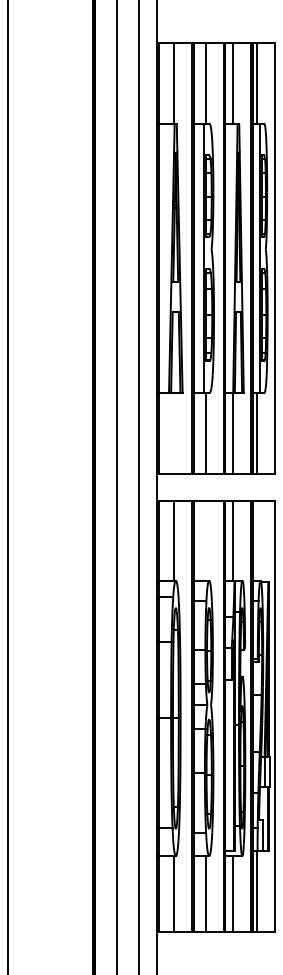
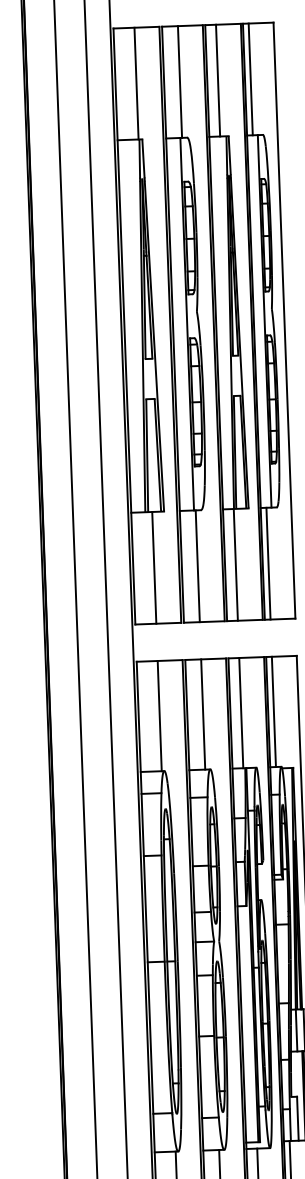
line: (174, 433) -> (154, 567), added
line: (205, 540) -> (203, 714), added
line: (256, 540) -> (273, 711), added

